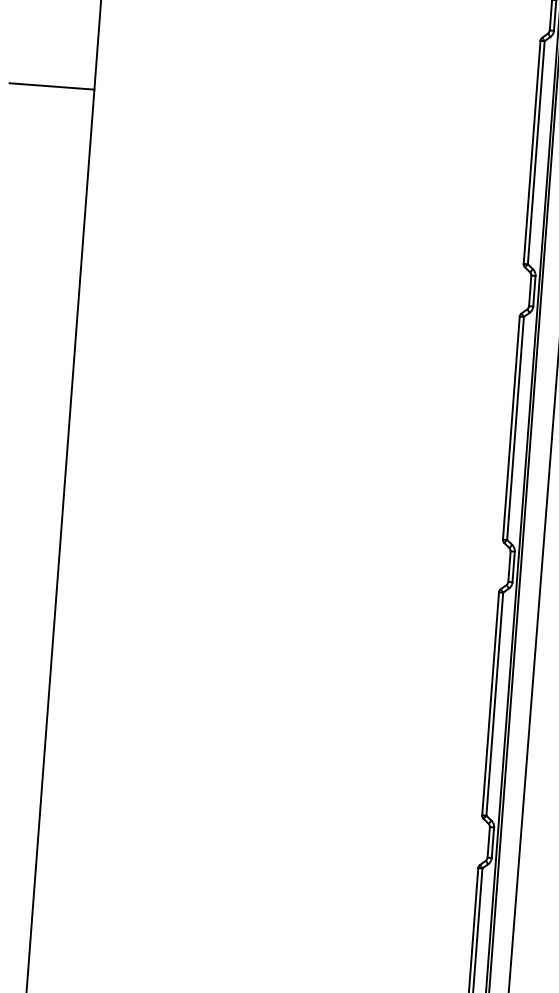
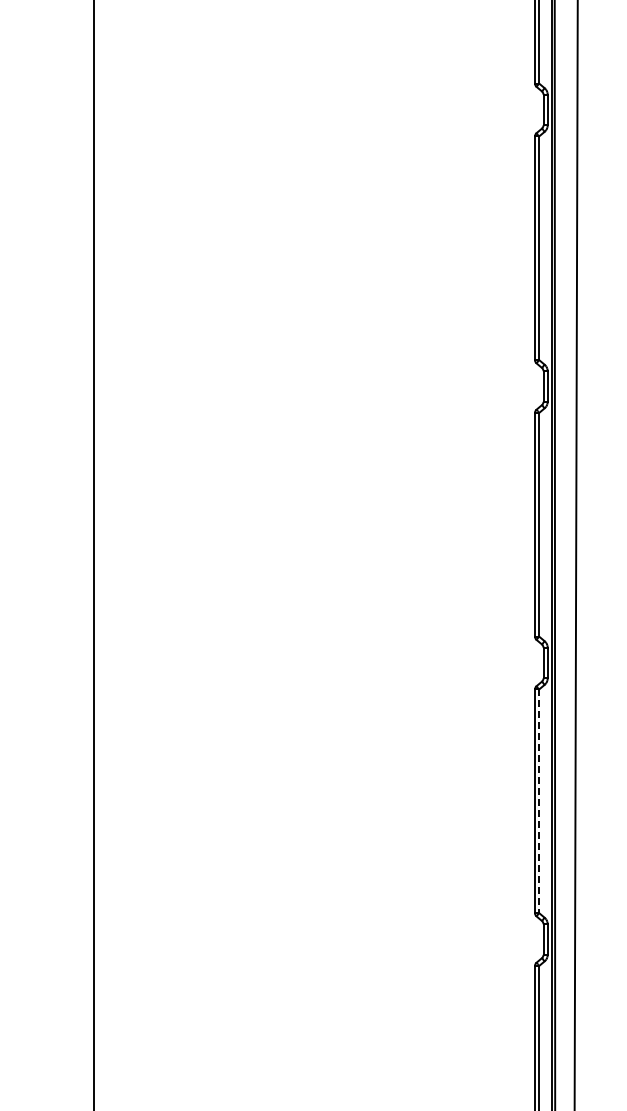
line: (51, 86) -> (50, 218), removed
line: (495, 704) -> (539, 801), solid -> dashed

